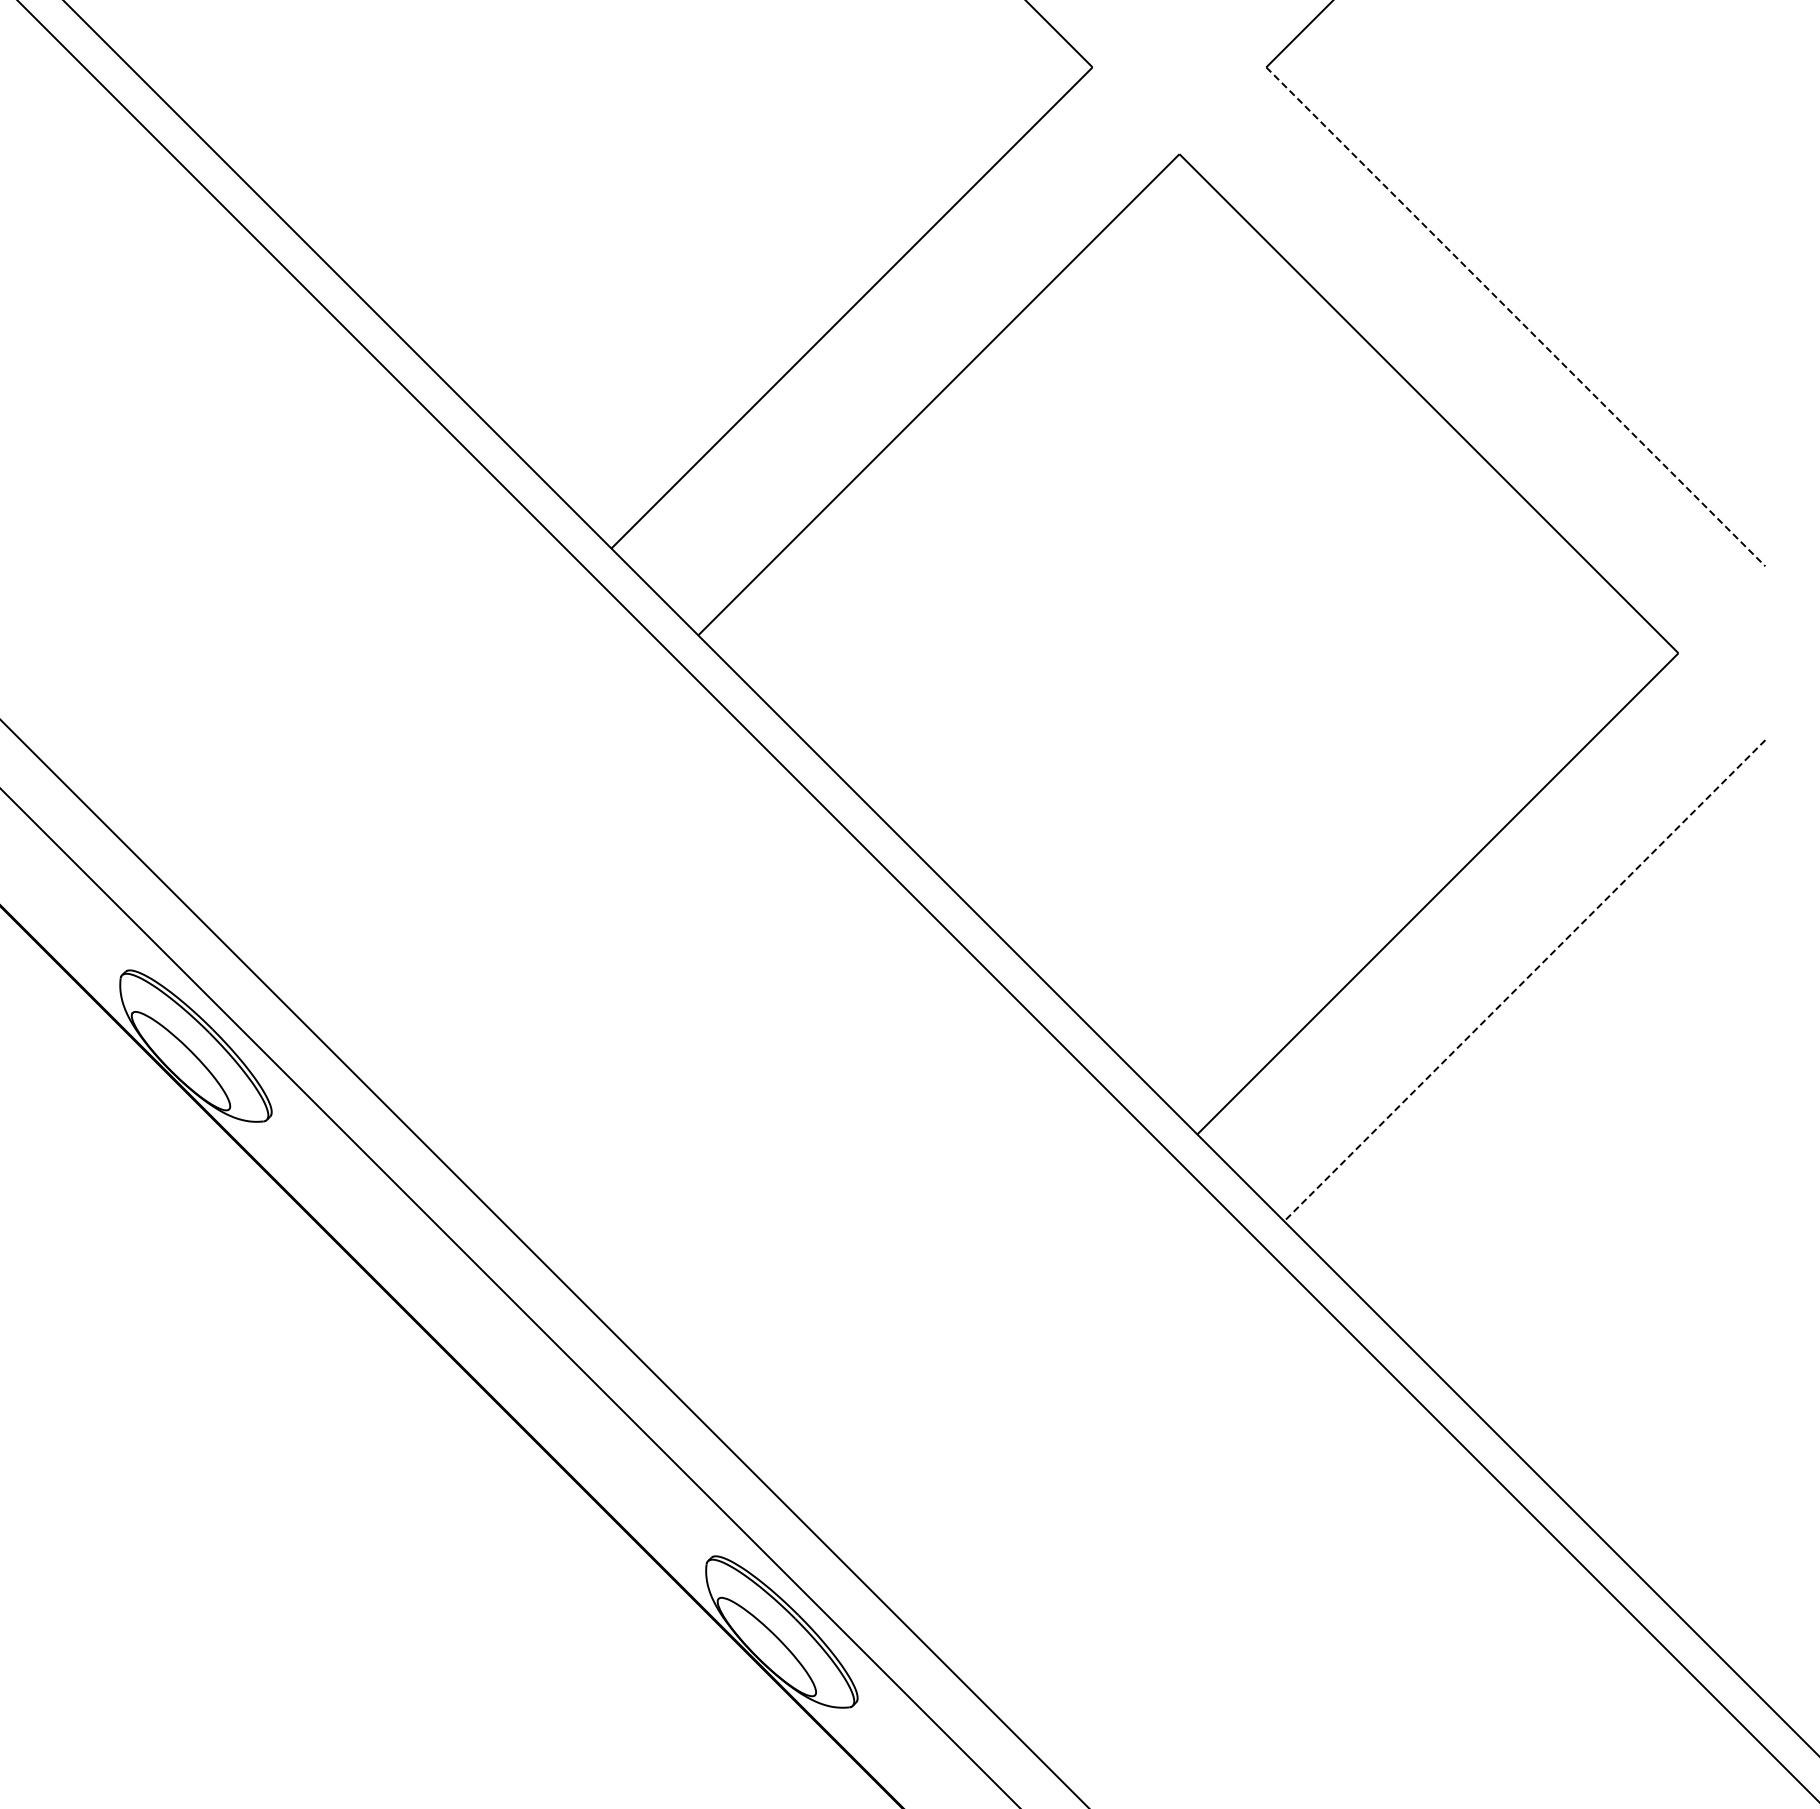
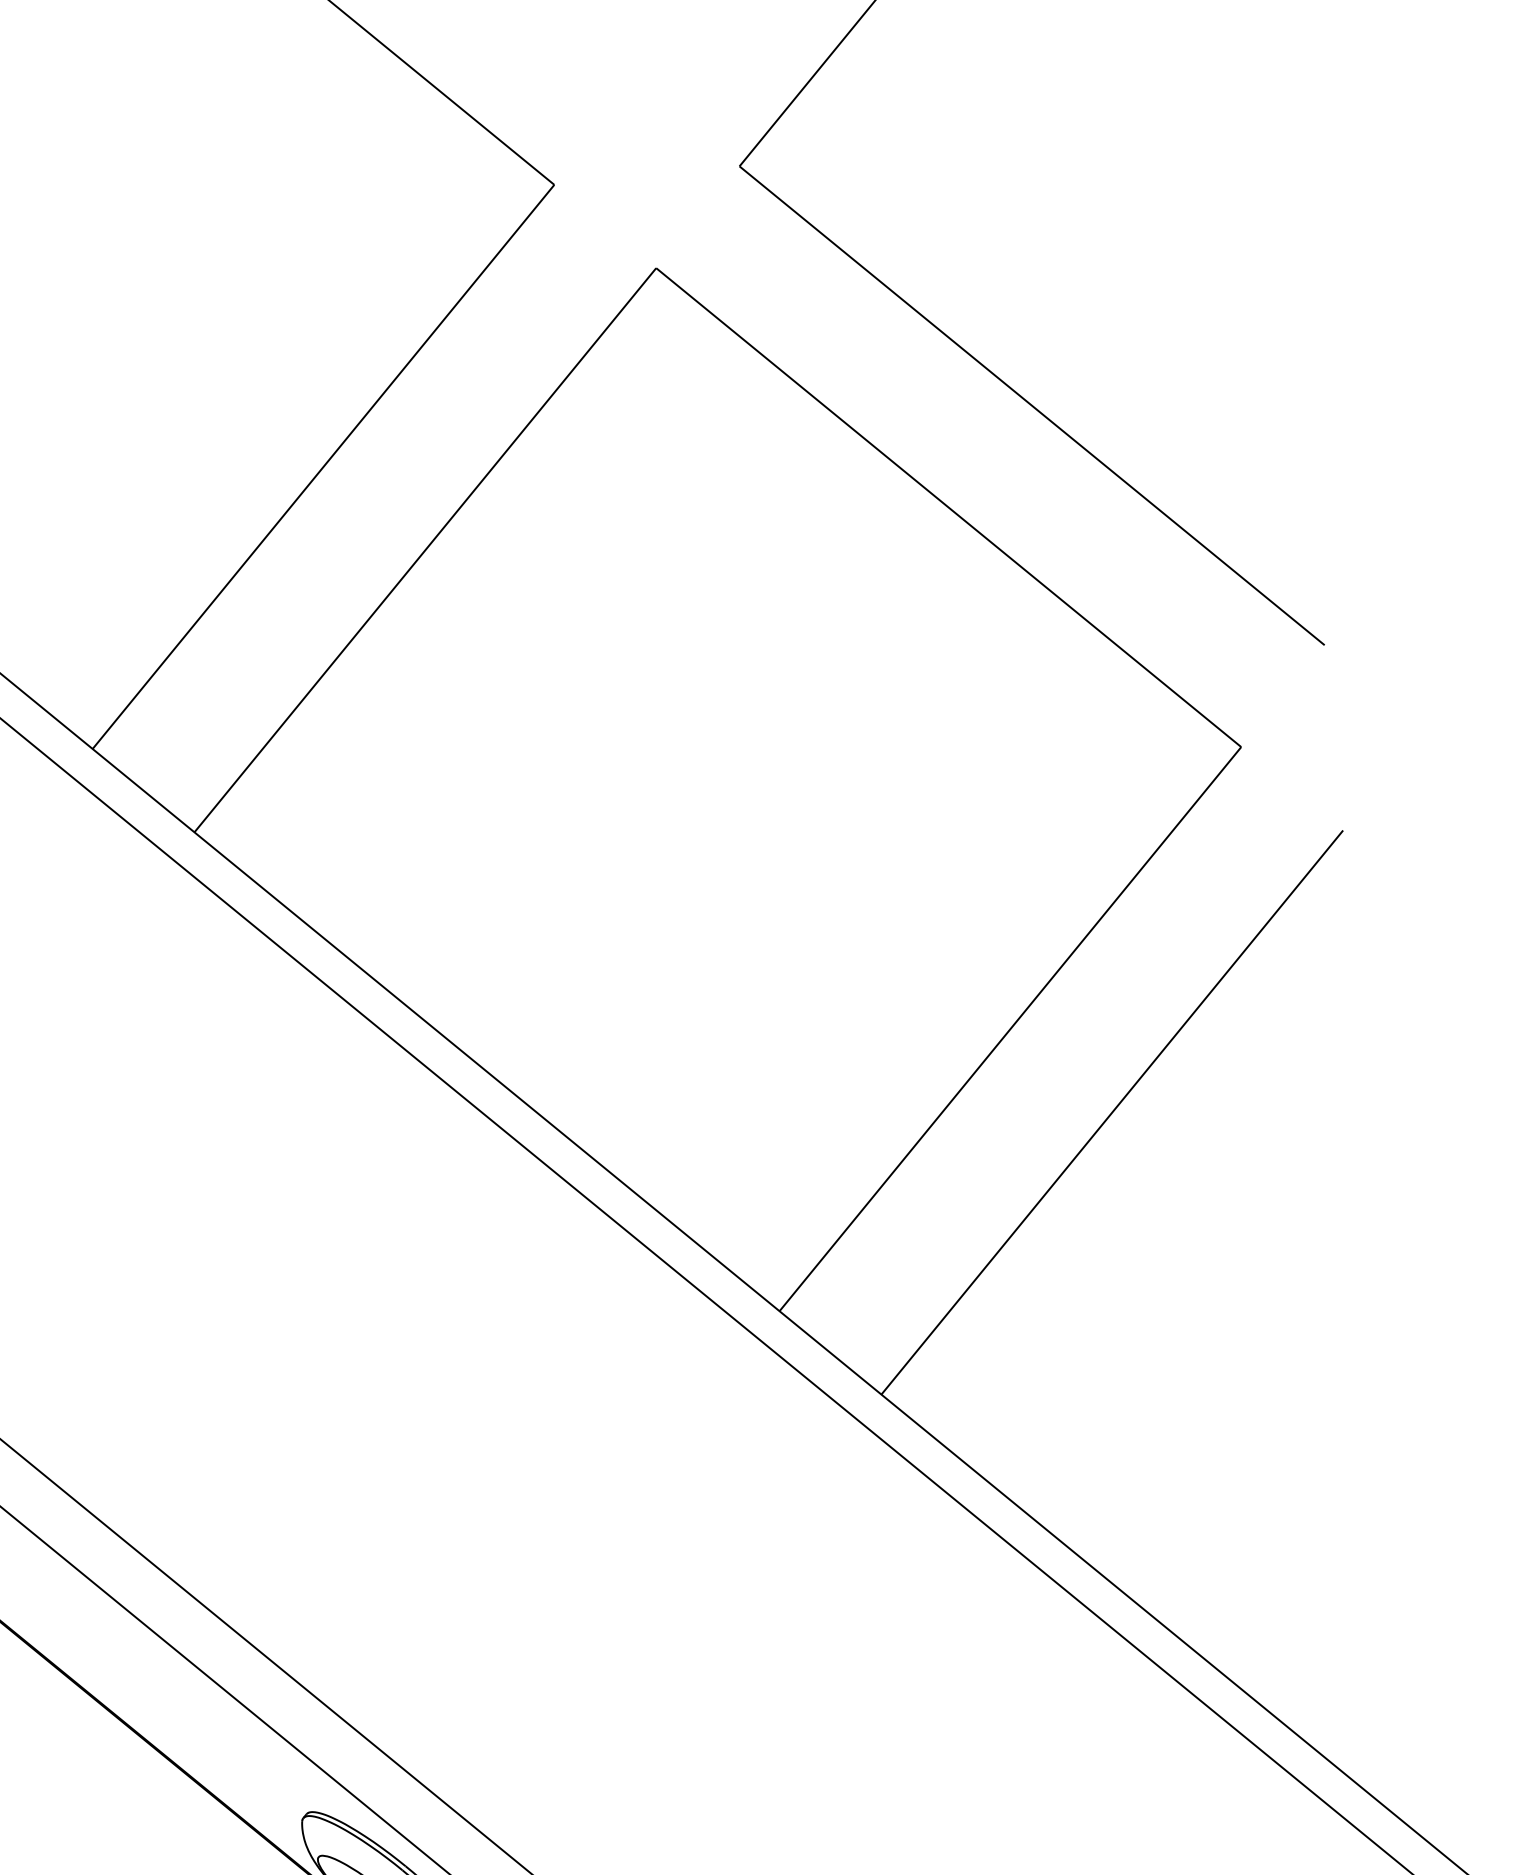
line: (1515, 316) -> (1031, 405), dashed -> solid
line: (1524, 981) -> (1112, 1113), dashed -> solid

